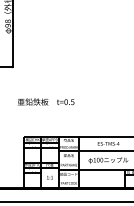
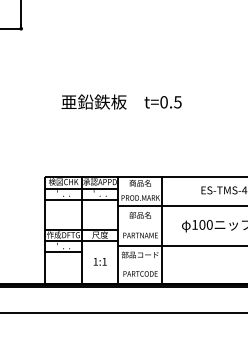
text: (46, 101) -> (122, 100), moved

